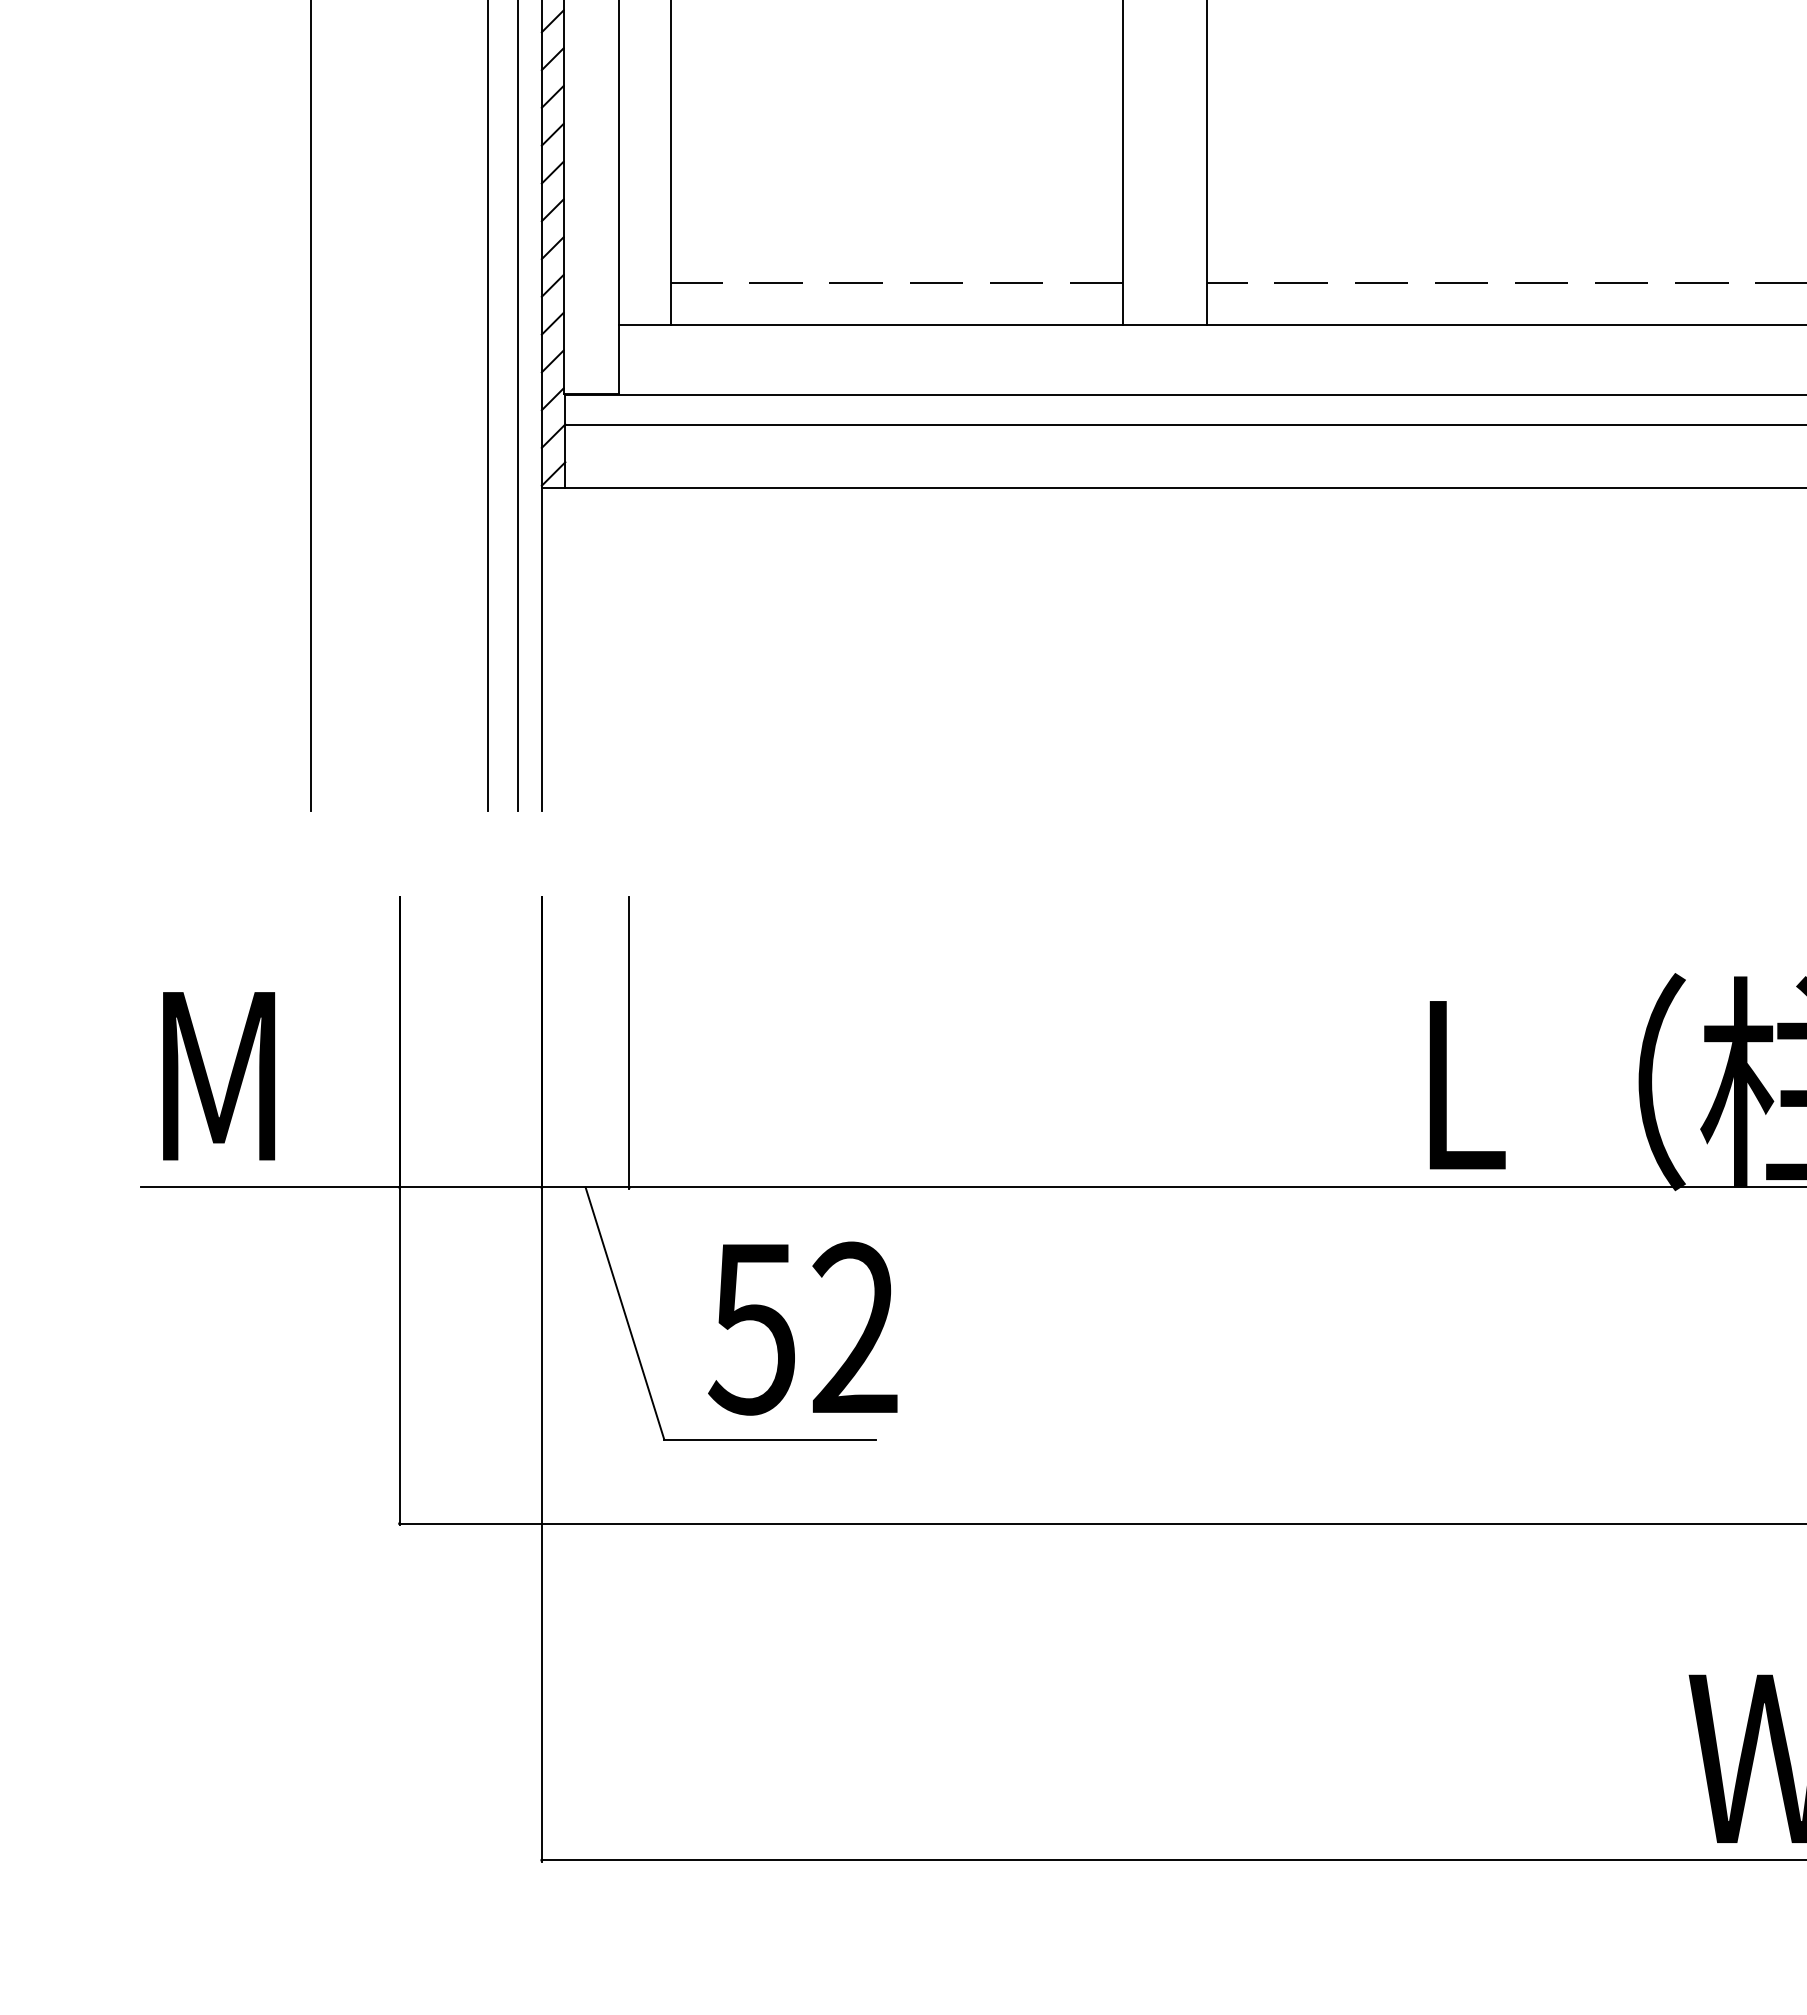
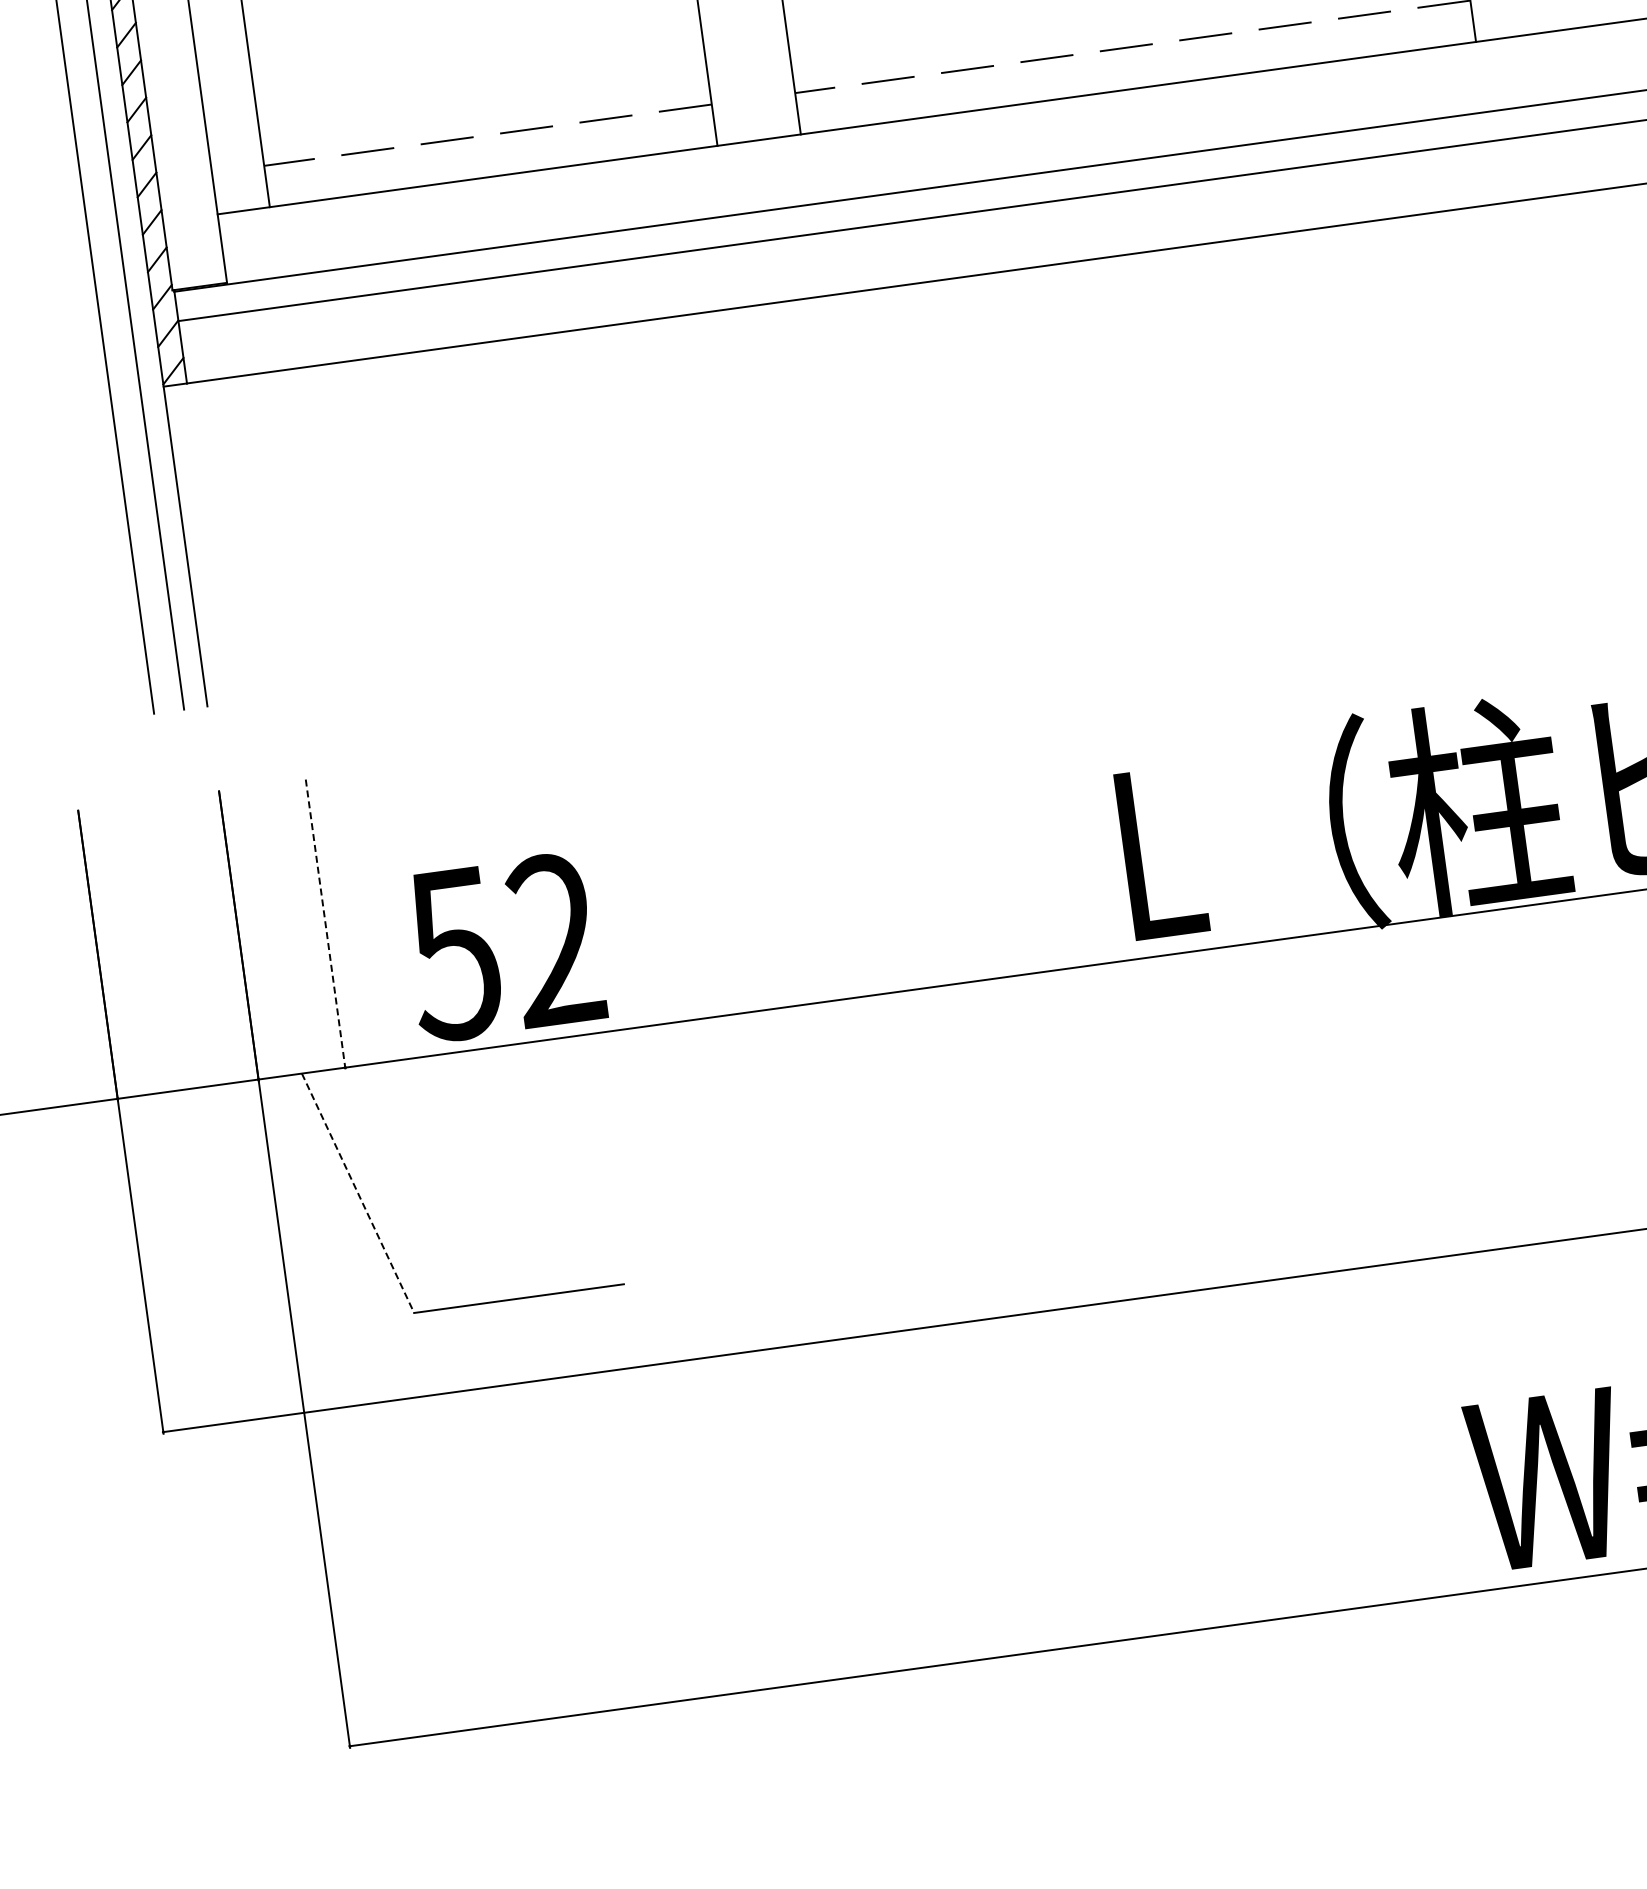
line: (629, 1043) -> (325, 925), solid -> dashed
line: (625, 1314) -> (358, 1194), solid -> dashed
text: (802, 1328) -> (503, 947), moved

